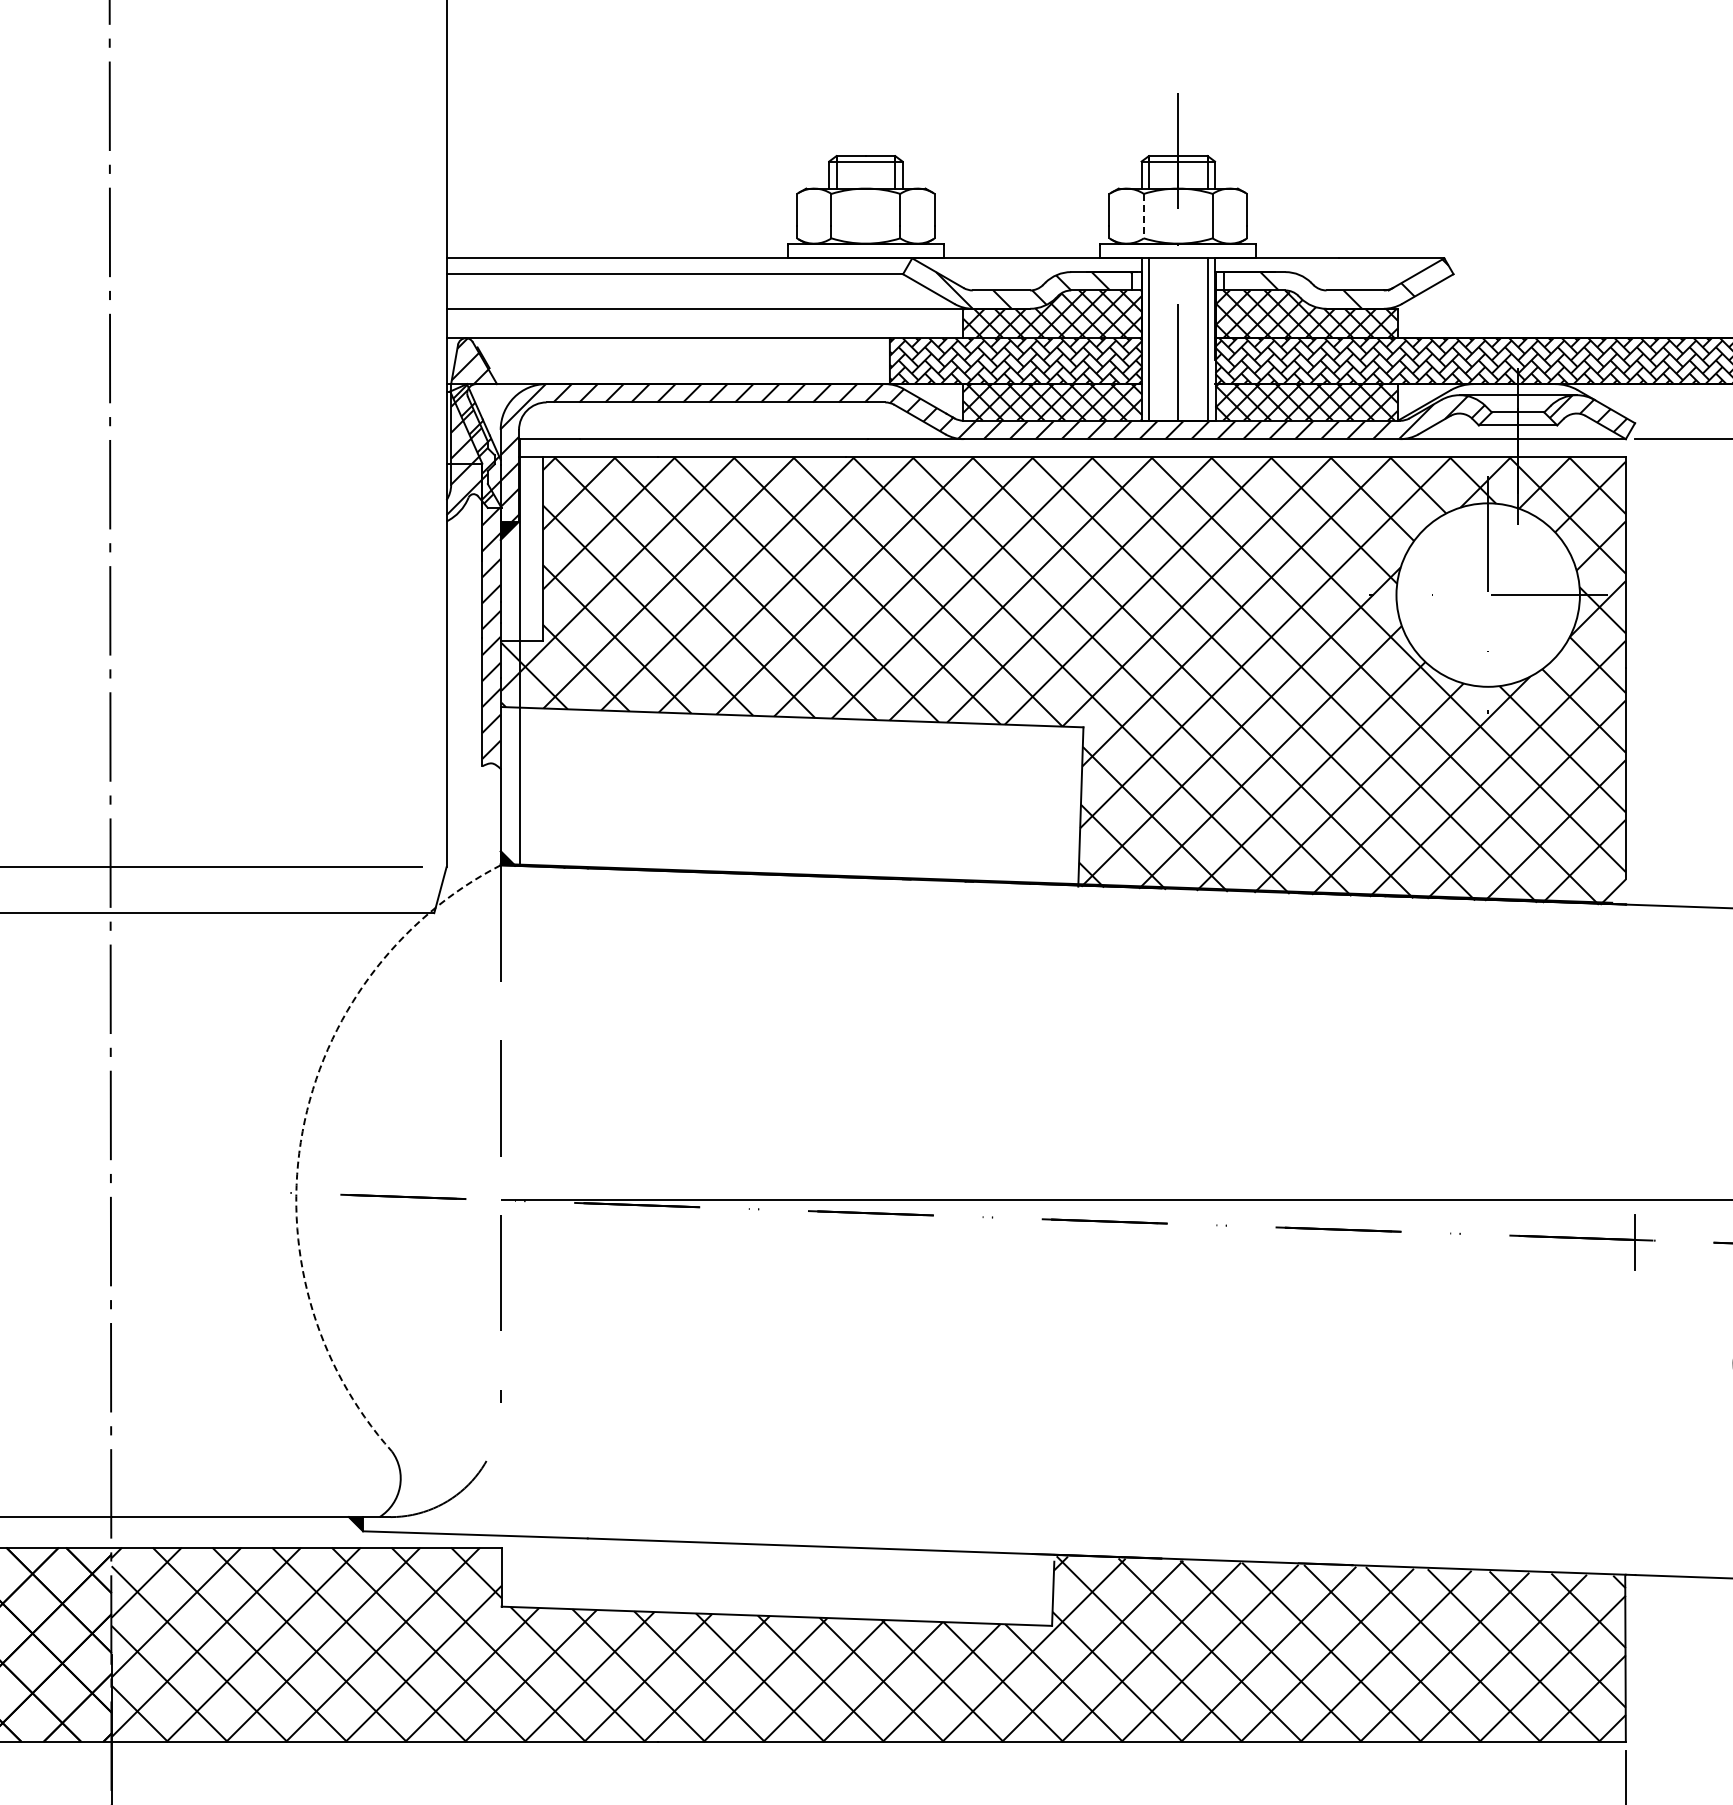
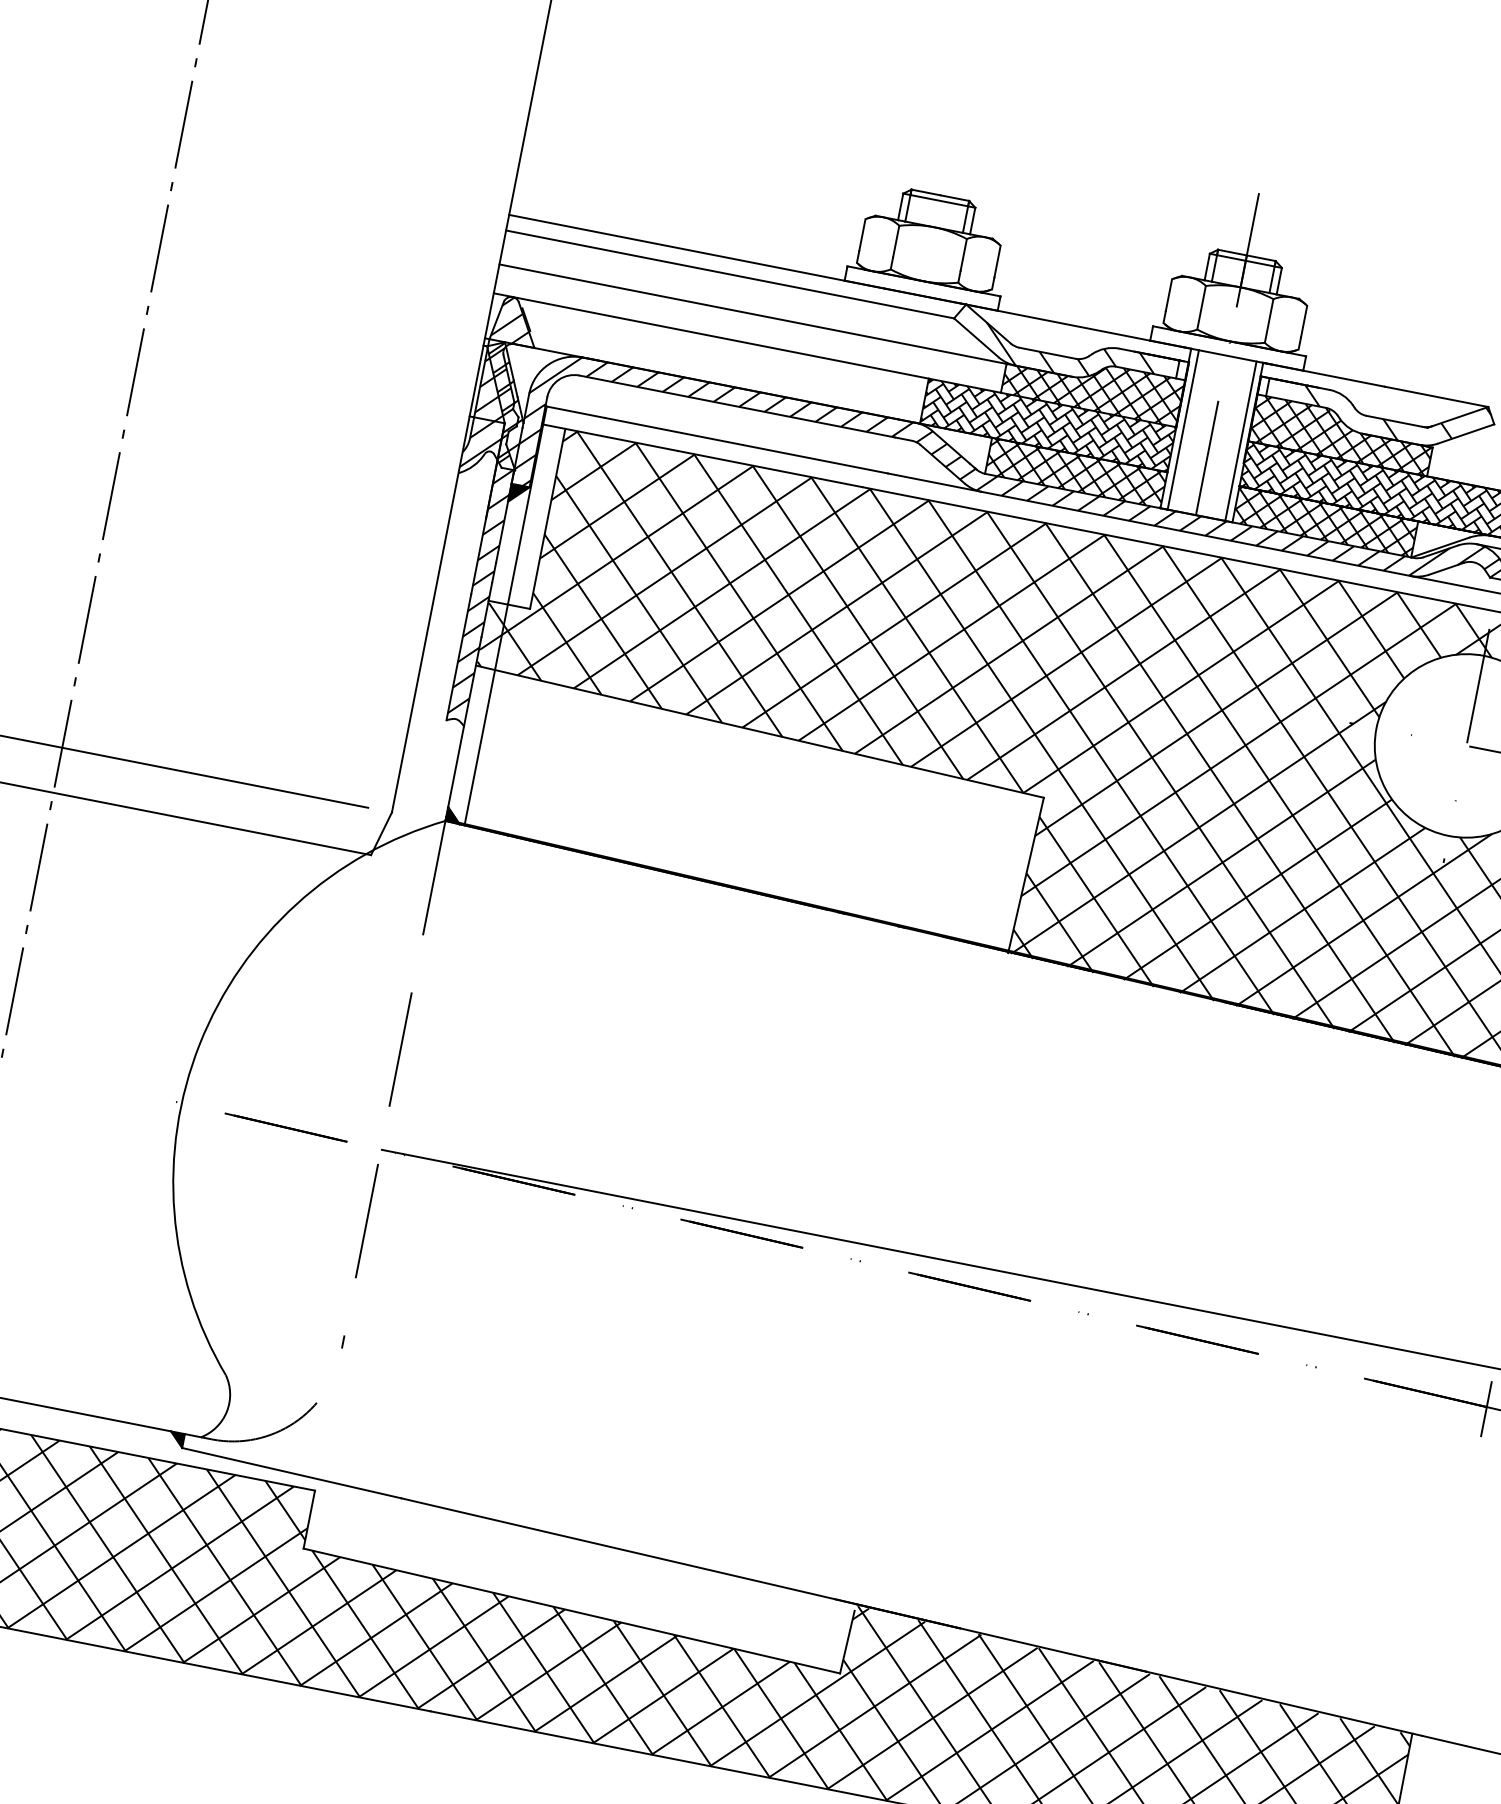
line: (1143, 216) -> (1201, 308), dashed -> solid
arc: (302, 1131) -> (199, 1044), dashed -> solid

